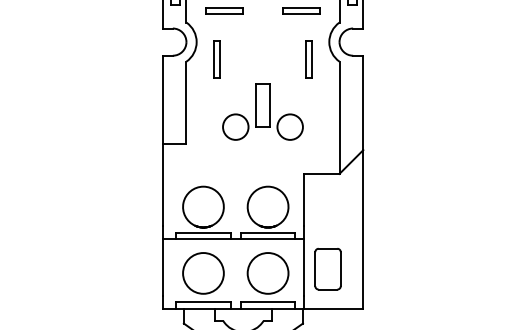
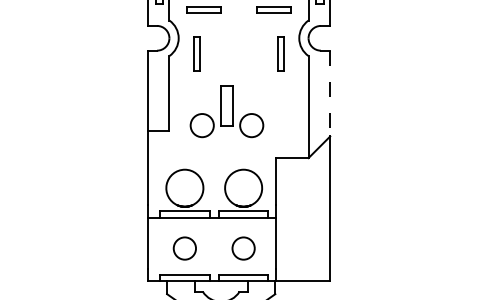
line: (363, 102) -> (330, 93), solid -> dashed
part: (262, 111) -> (226, 111), moved
part: (327, 268) -> (297, 244), removed
circle: (203, 273) -> (184, 248), size x0.6
circle: (267, 273) -> (243, 248), size x0.6

